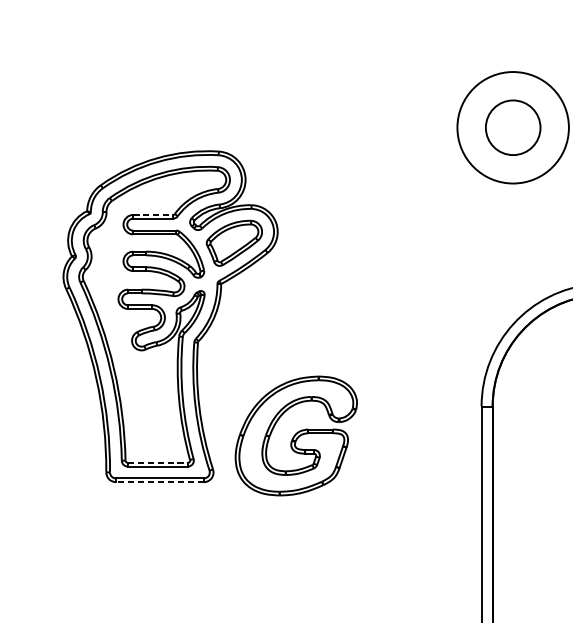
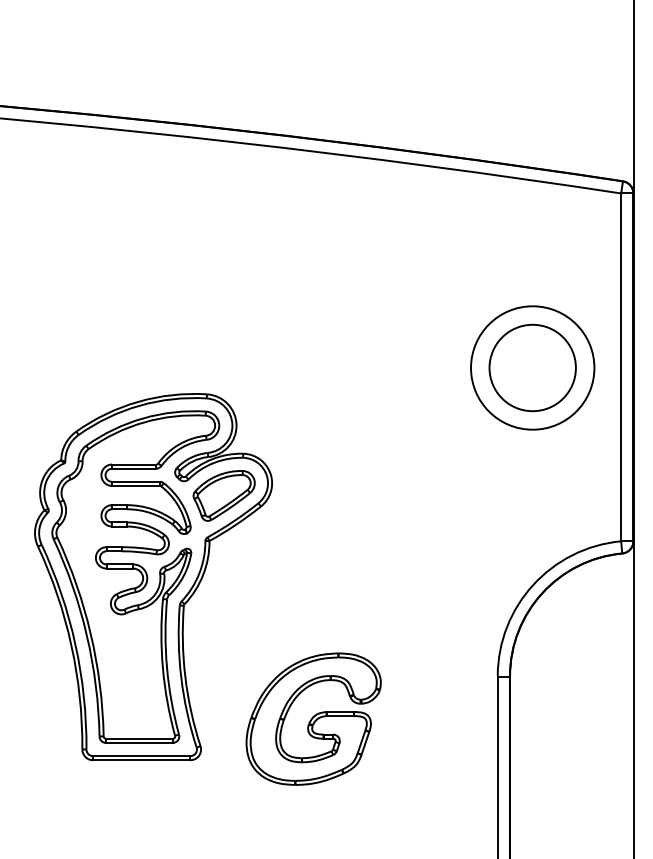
circle: (512, 127) -> (532, 367), size x1.43
line: (153, 214) -> (134, 464), dashed -> solid
part: (296, 435) -> (313, 718), moved
line: (157, 462) -> (139, 738), dashed -> solid
line: (159, 482) -> (141, 760), dashed -> solid

